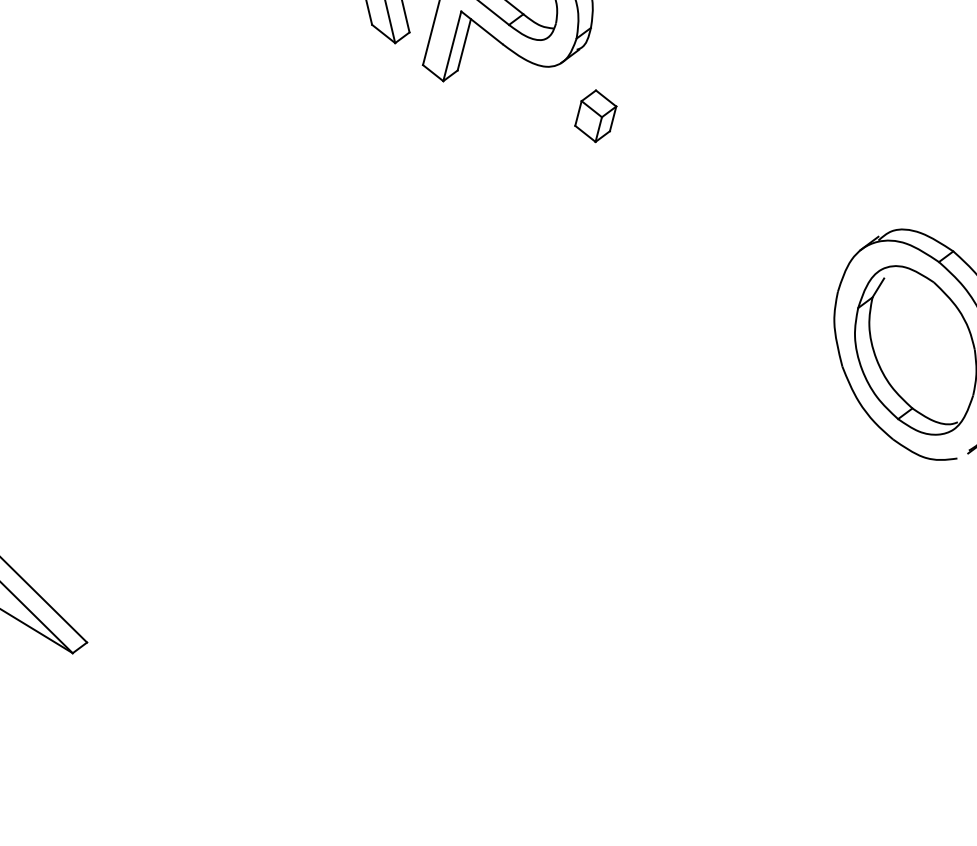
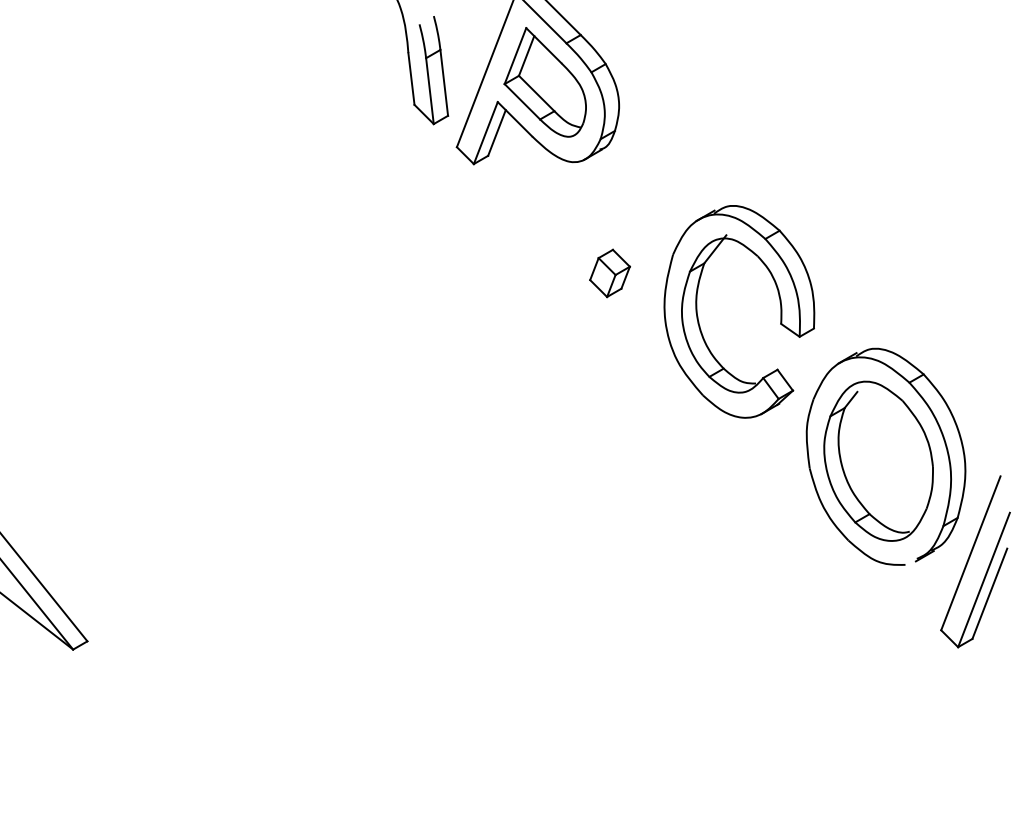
part: (595, 116) -> (609, 273), moved
part: (789, 191) -> (779, 302), added

